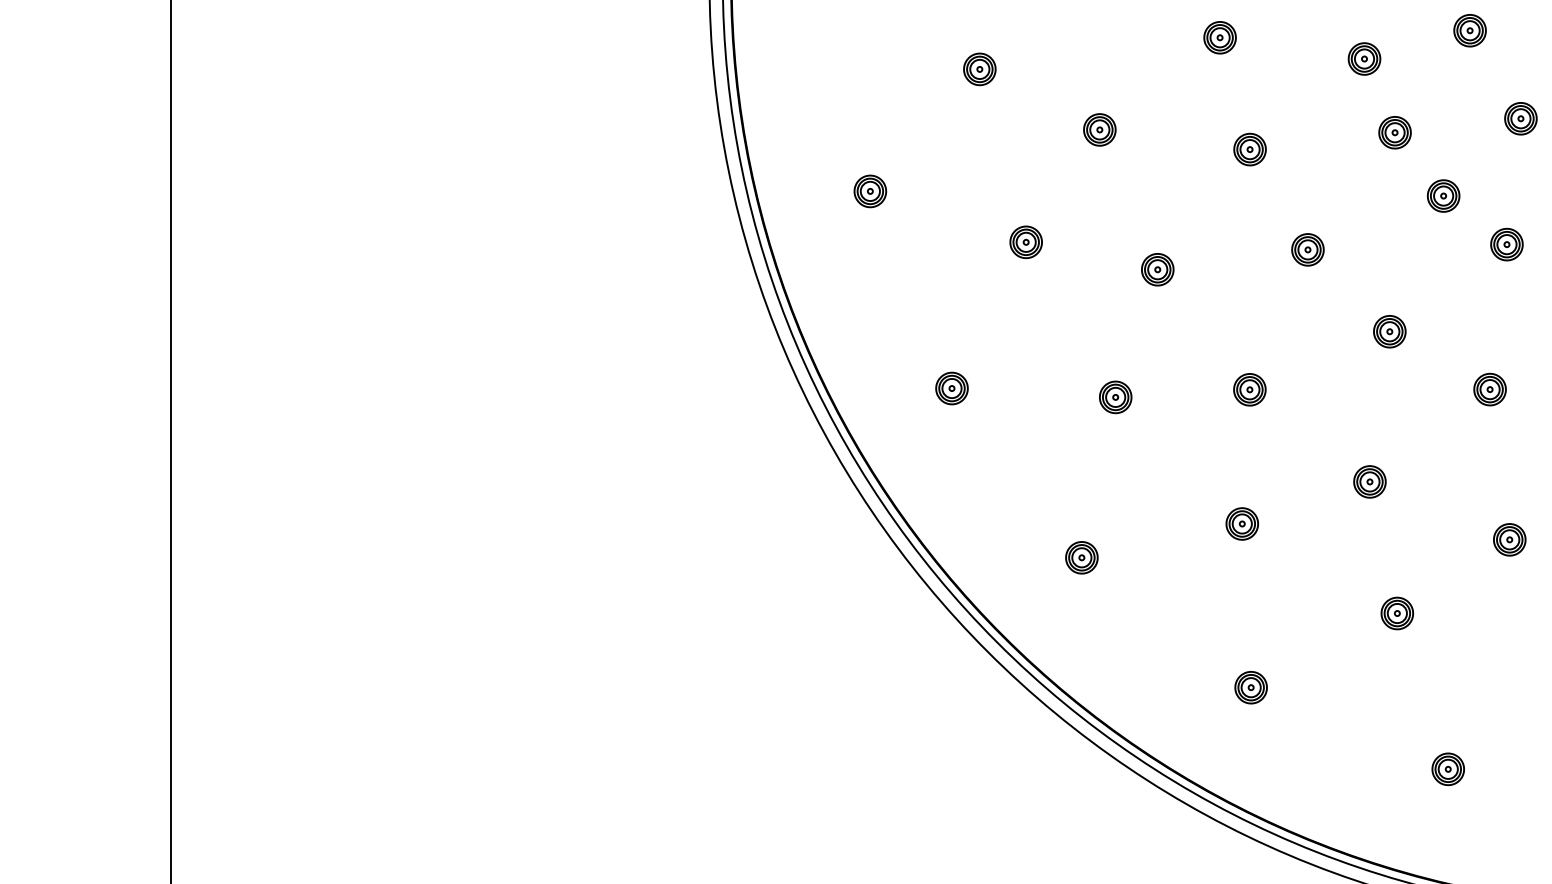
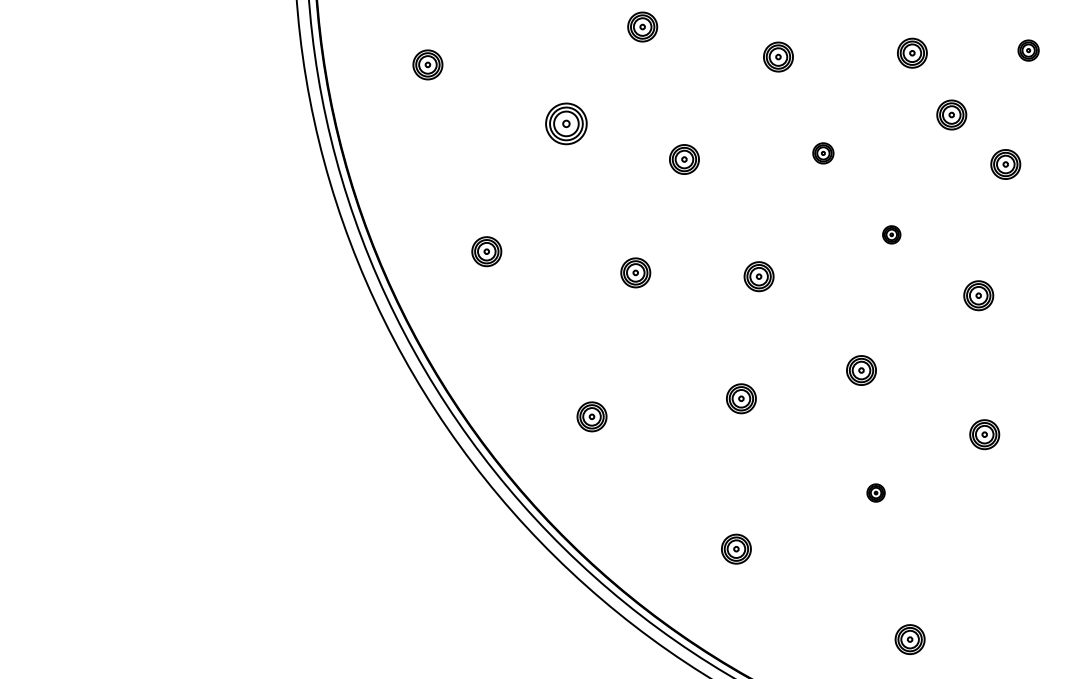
part: (1520, 118) -> (1028, 50), size x0.7
part: (1025, 242) -> (565, 124), size x1.4
part: (1307, 249) -> (822, 152), size x0.7
part: (1389, 331) -> (891, 234), size x0.6
part: (1397, 613) -> (876, 493), size x0.6

